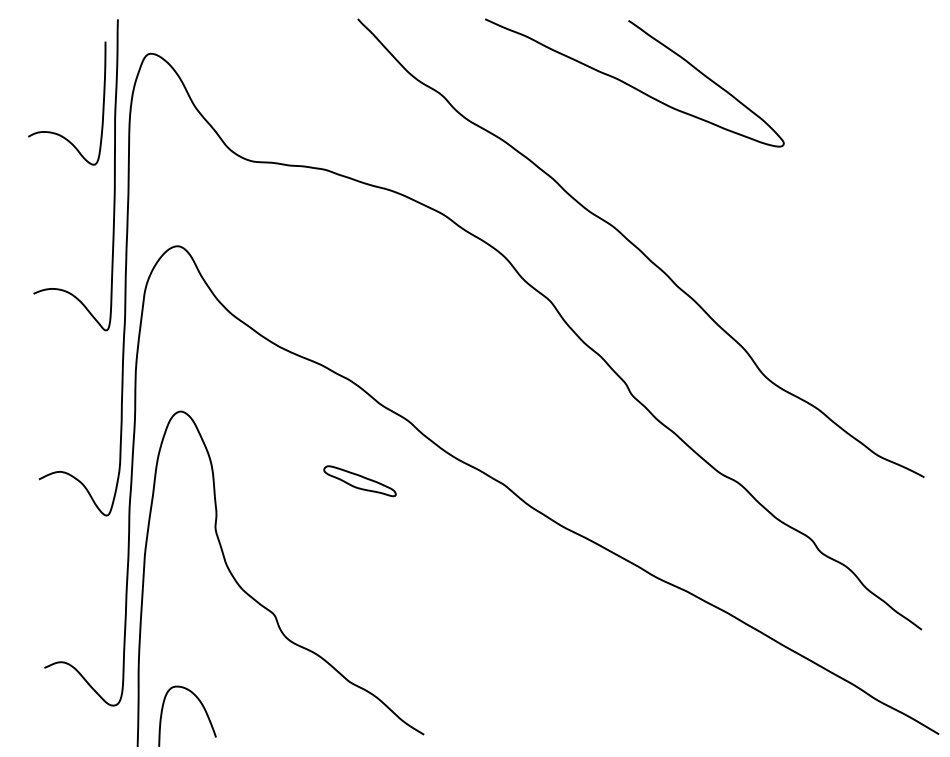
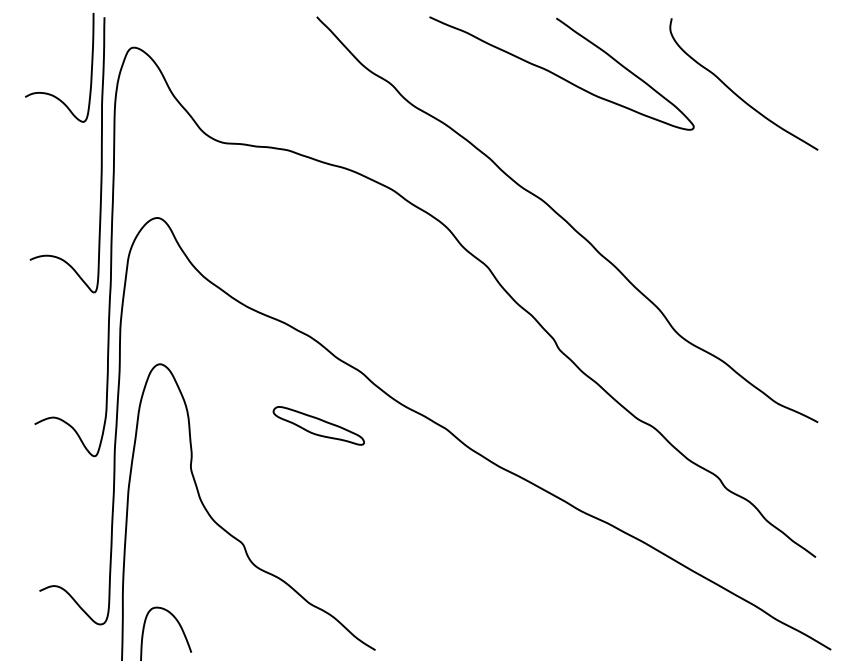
curve: (830, 104) -> (735, 92), added
curve: (56, 132) -> (50, 93), moved
part: (359, 480) -> (318, 425), size x1.43

